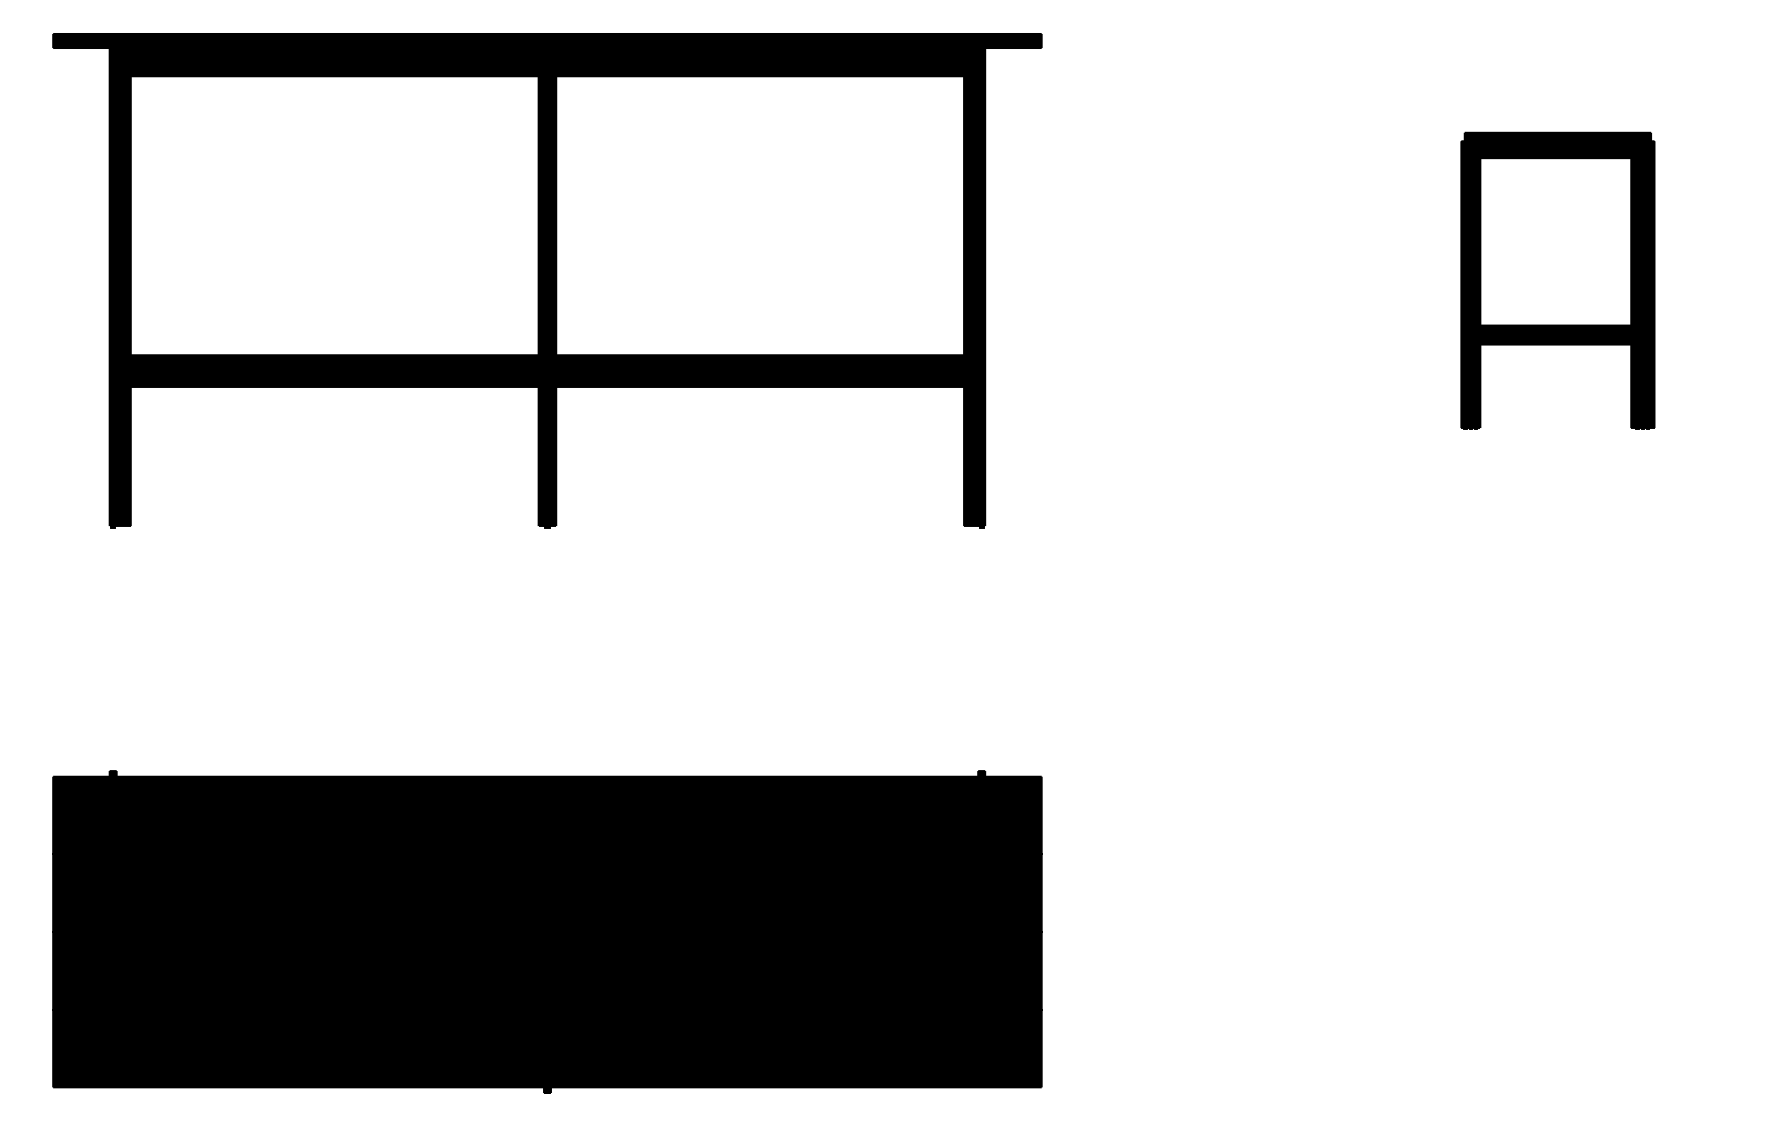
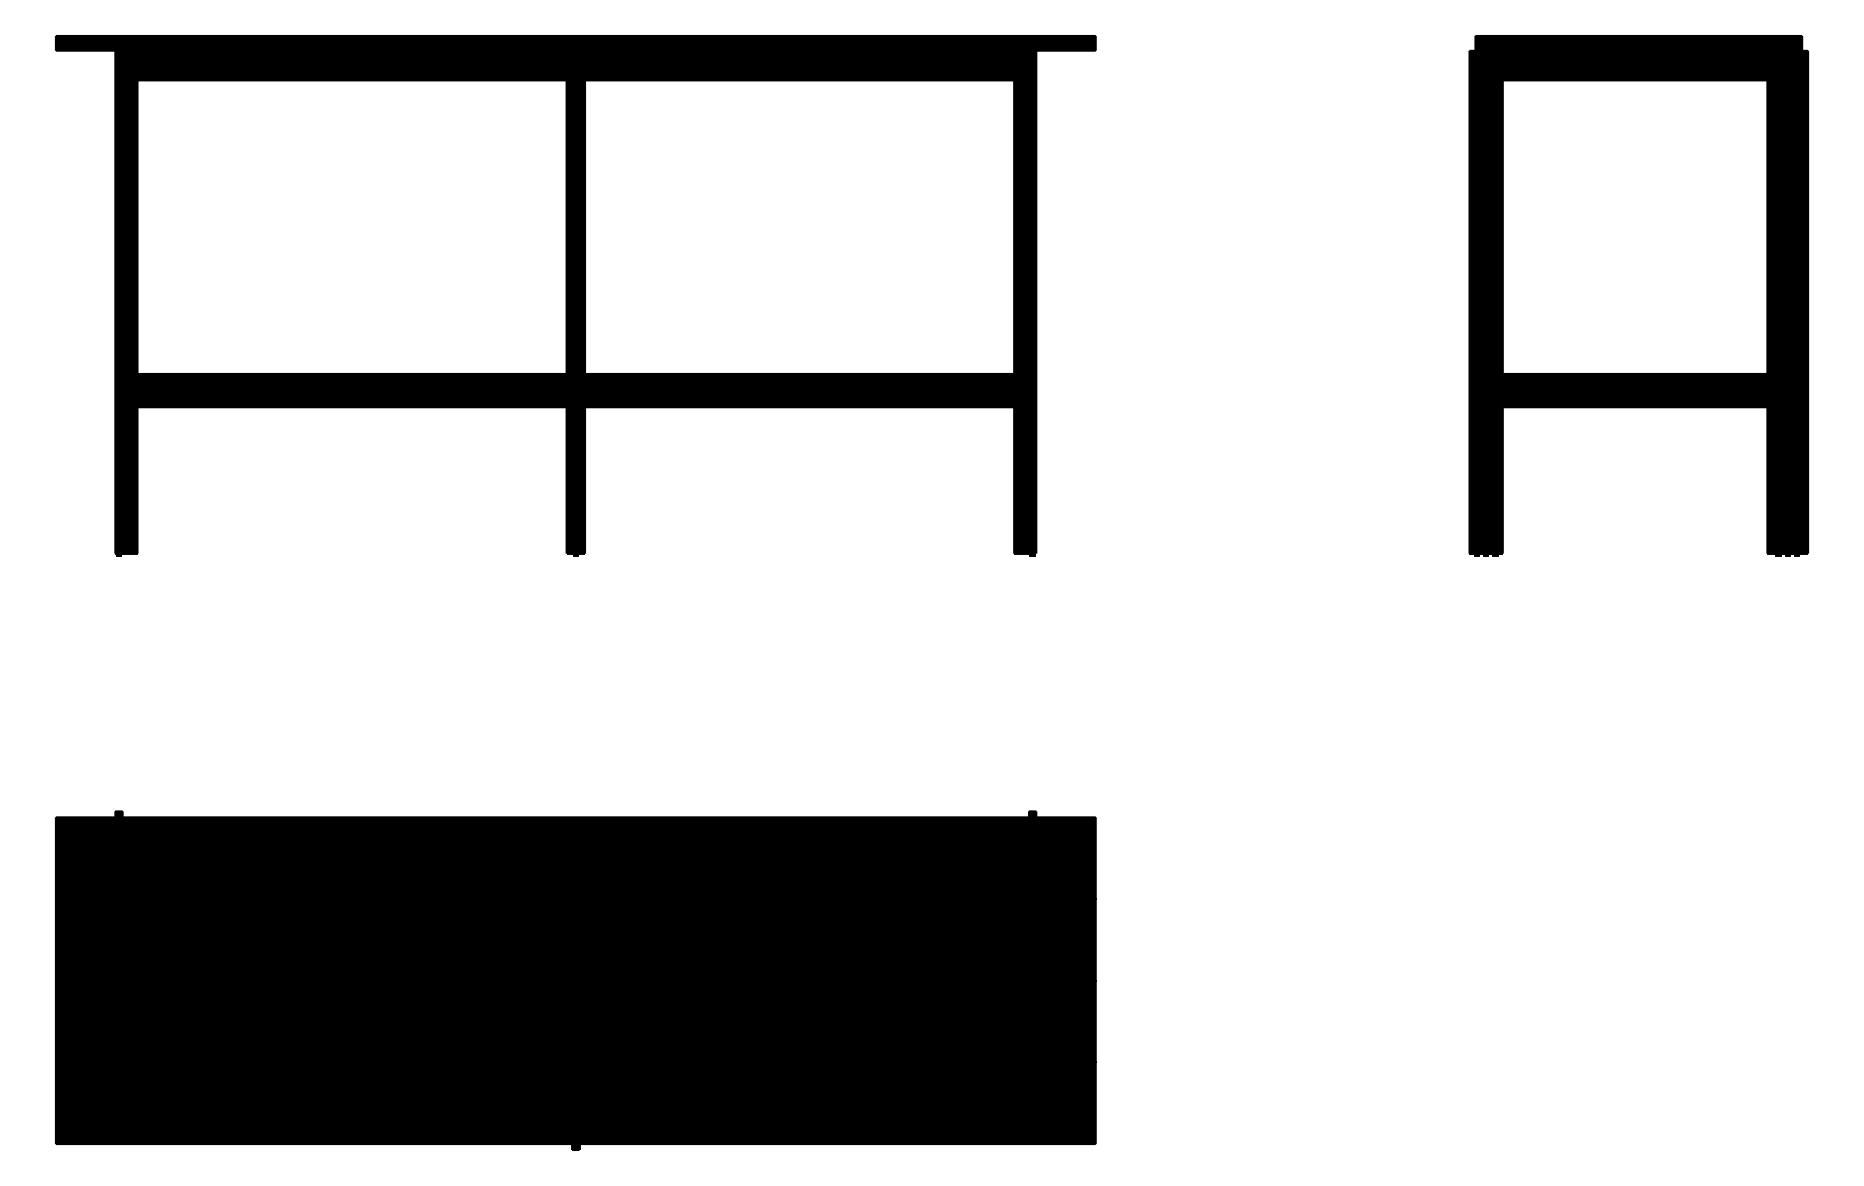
part: (1557, 280) -> (1638, 295), size x1.67

